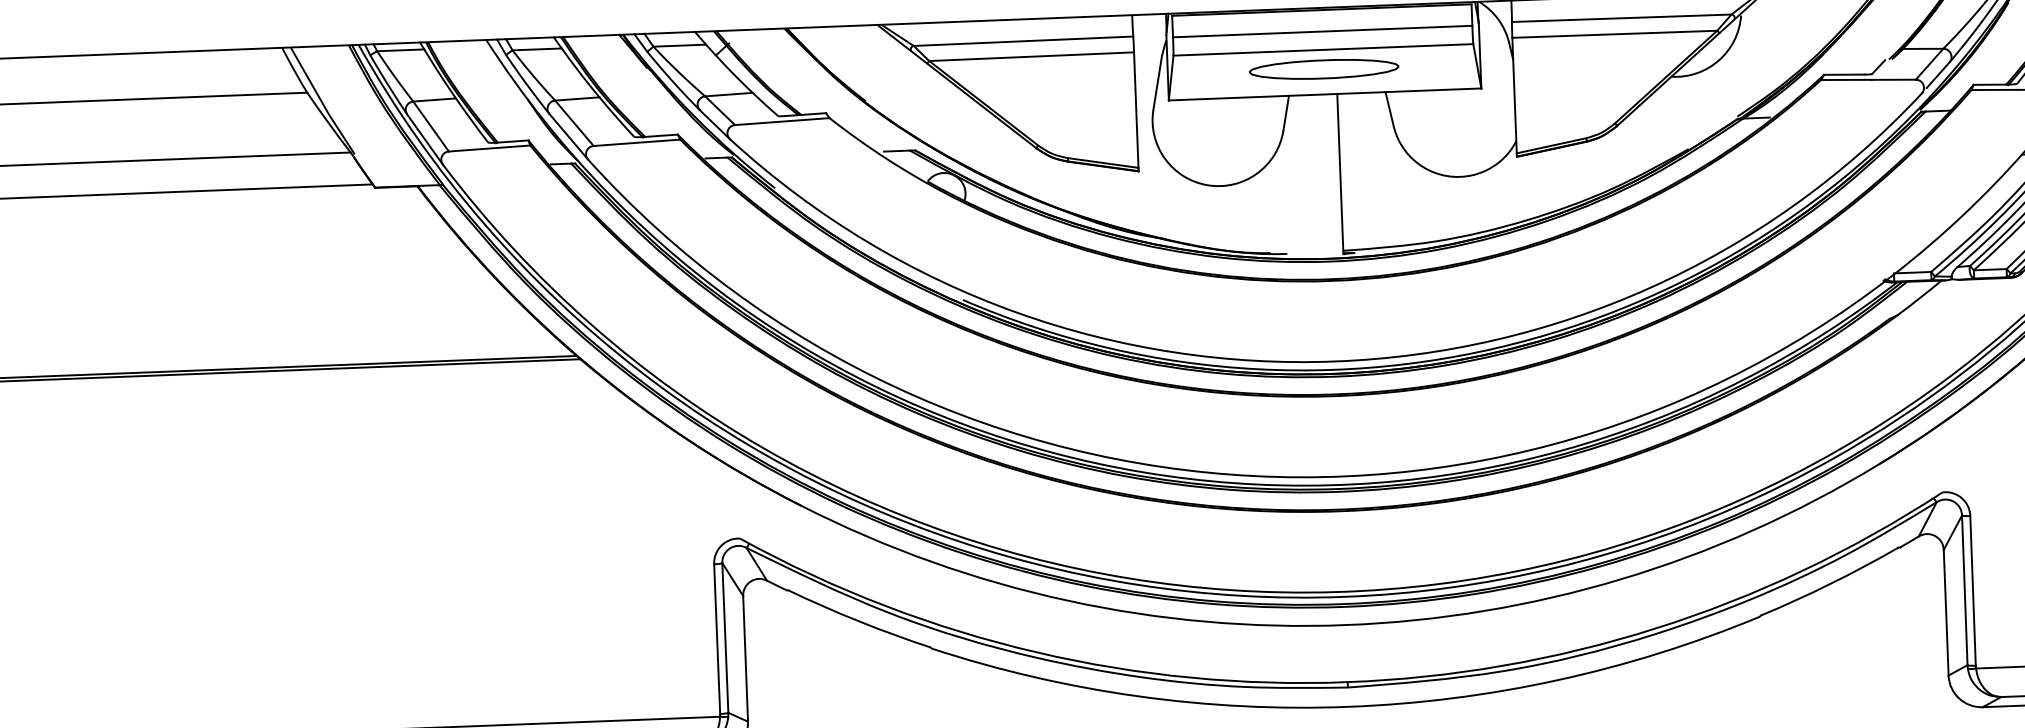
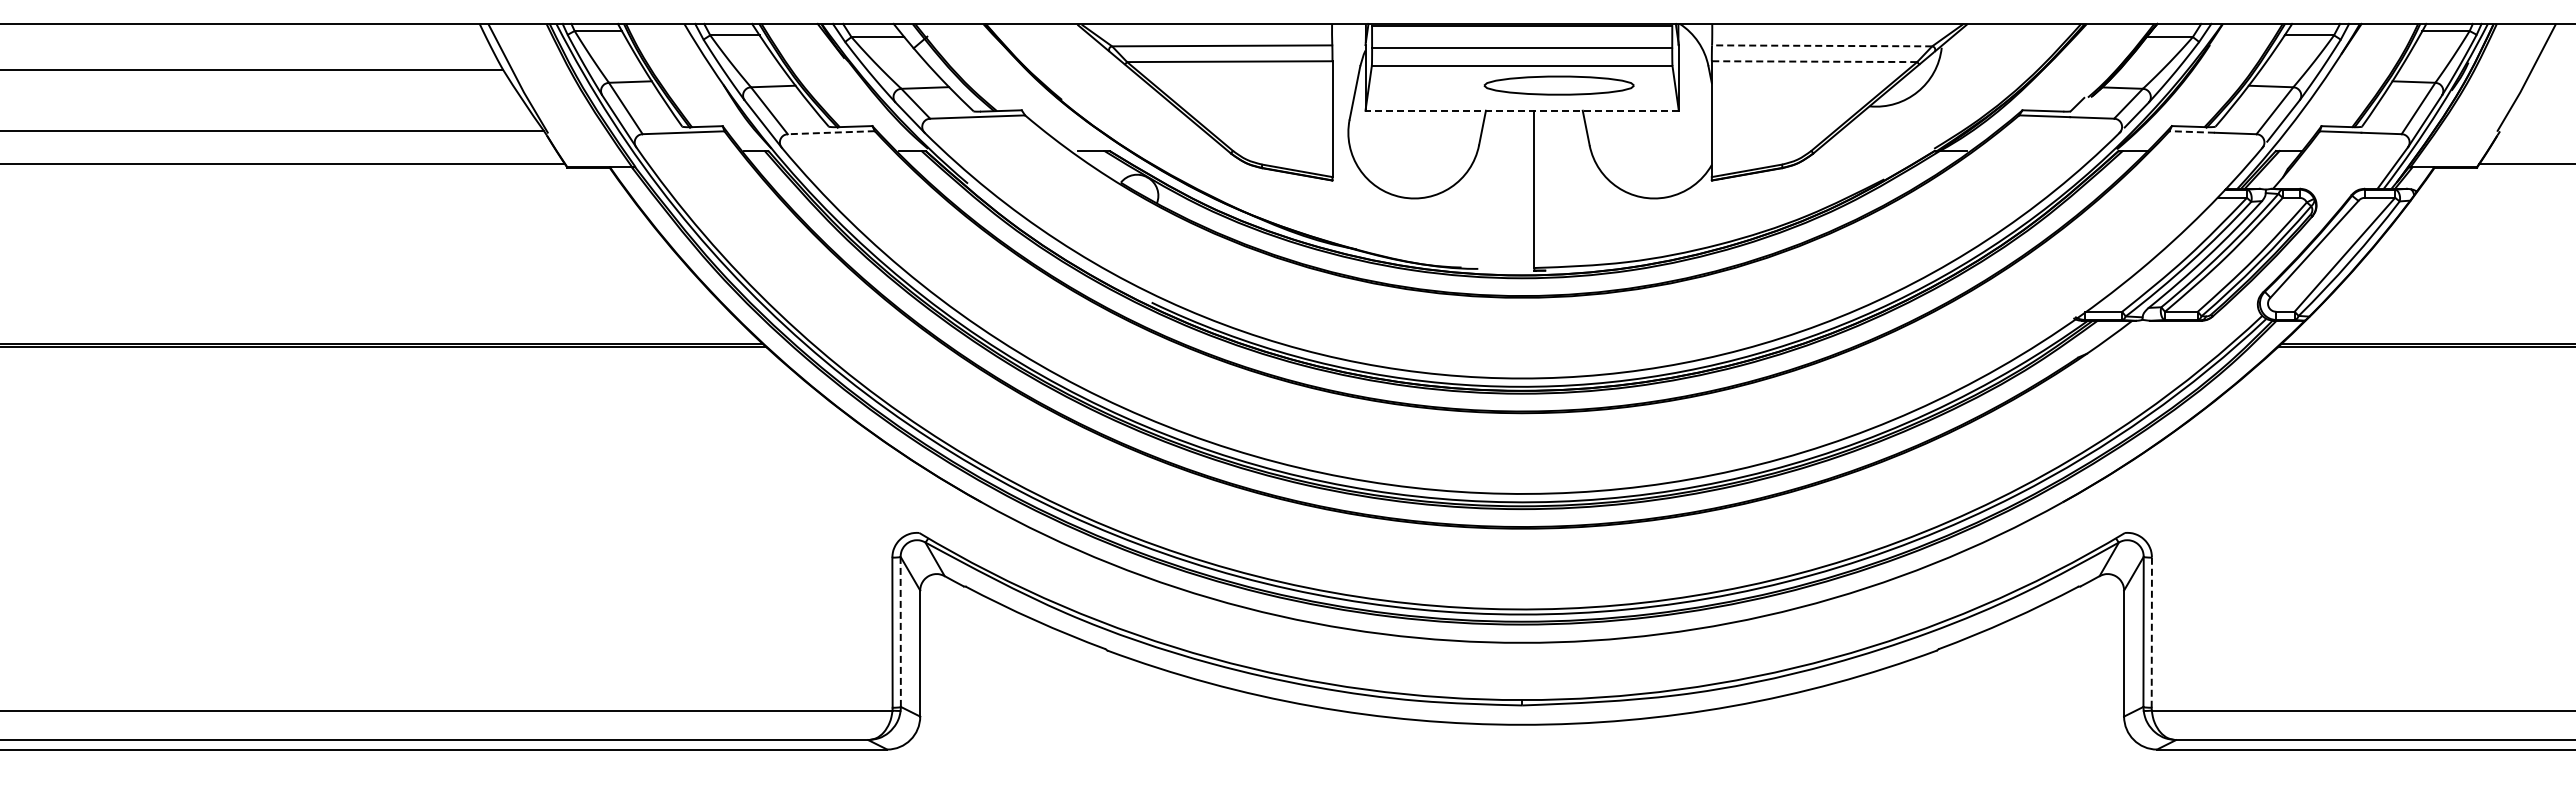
line: (1621, 17) -> (1821, 45), solid -> dashed
line: (1614, 34) -> (1814, 61), solid -> dashed
part: (1323, 69) -> (1558, 85), moved
line: (1994, 89) -> (2192, 131), solid -> dashed
line: (1325, 94) -> (1522, 110), solid -> dashed
line: (637, 142) -> (831, 132), solid -> dashed
line: (1972, 590) -> (2151, 632), solid -> dashed
line: (725, 637) -> (900, 631), solid -> dashed

